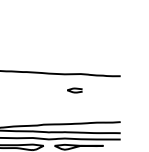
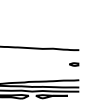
curve: (75, 90) -> (74, 64), moved

